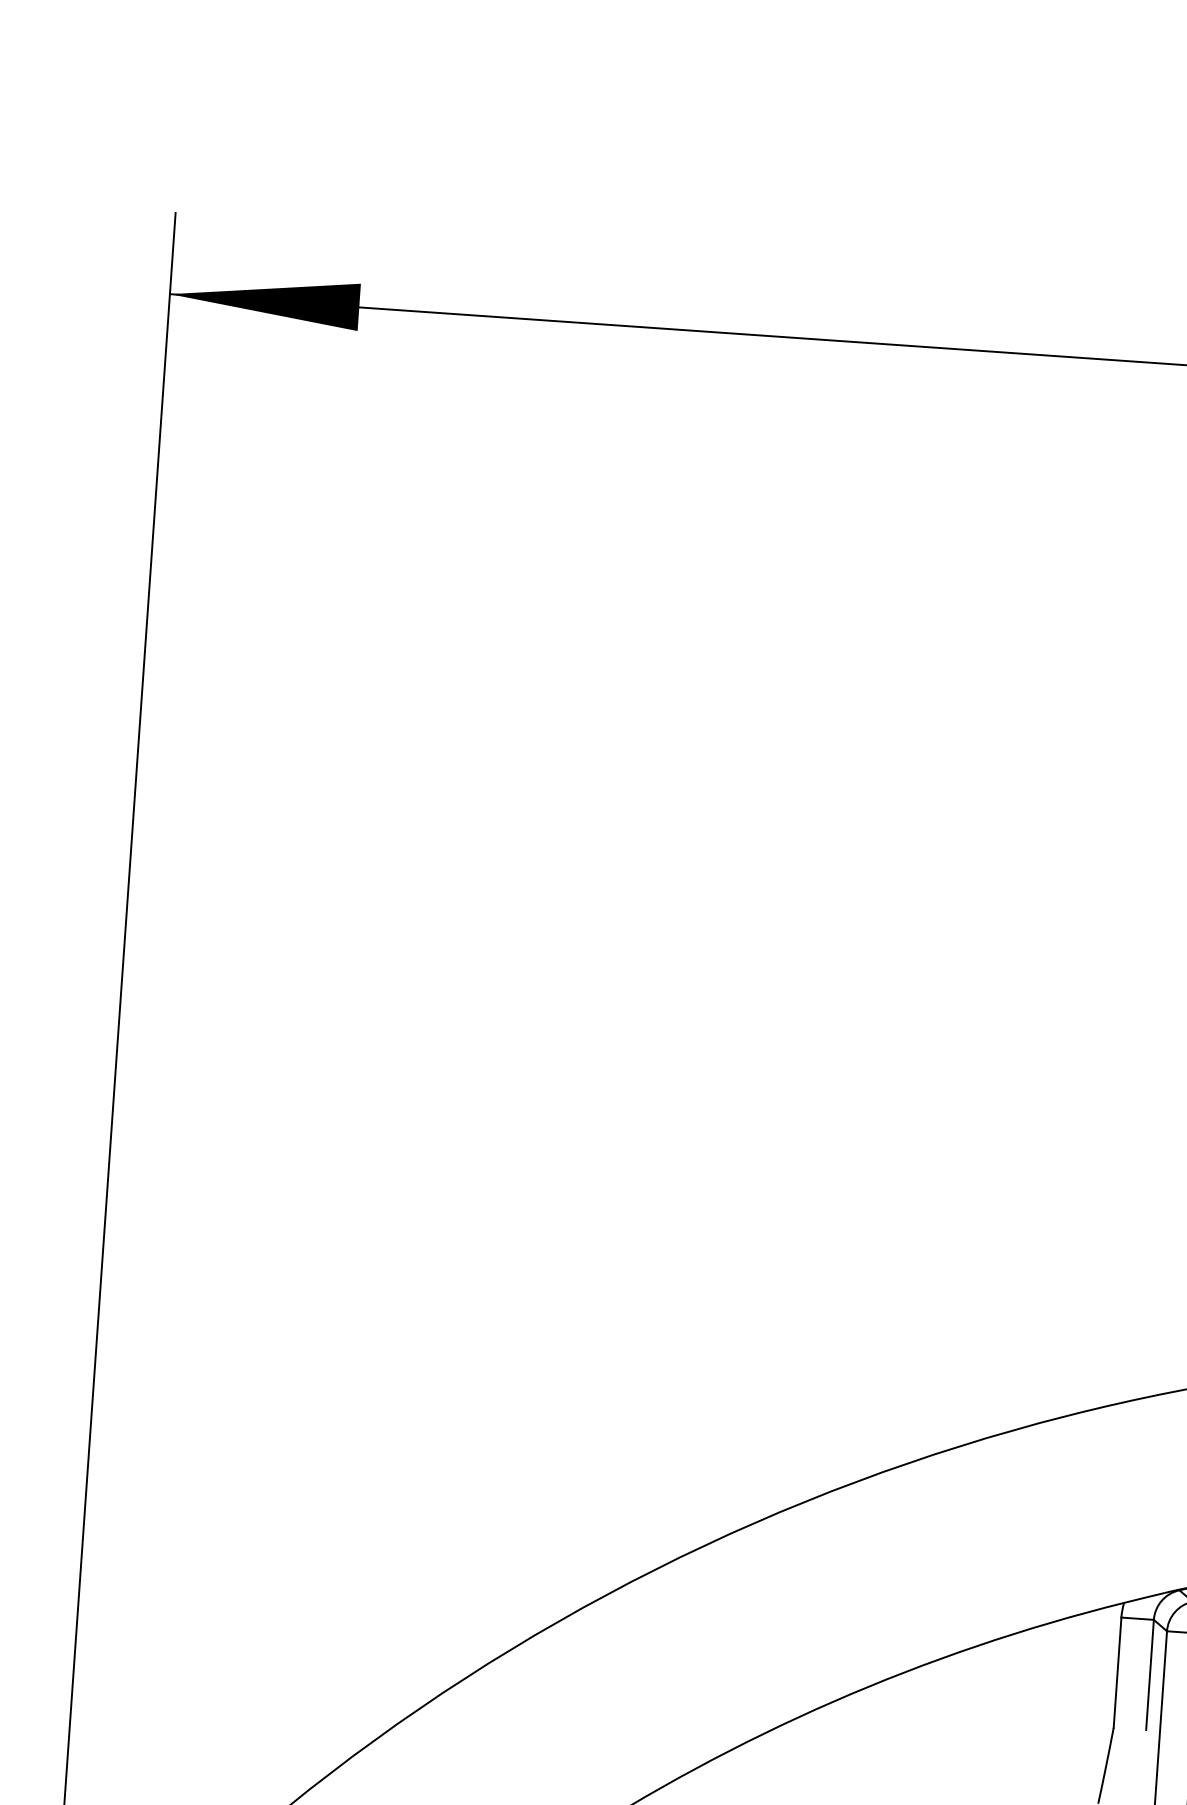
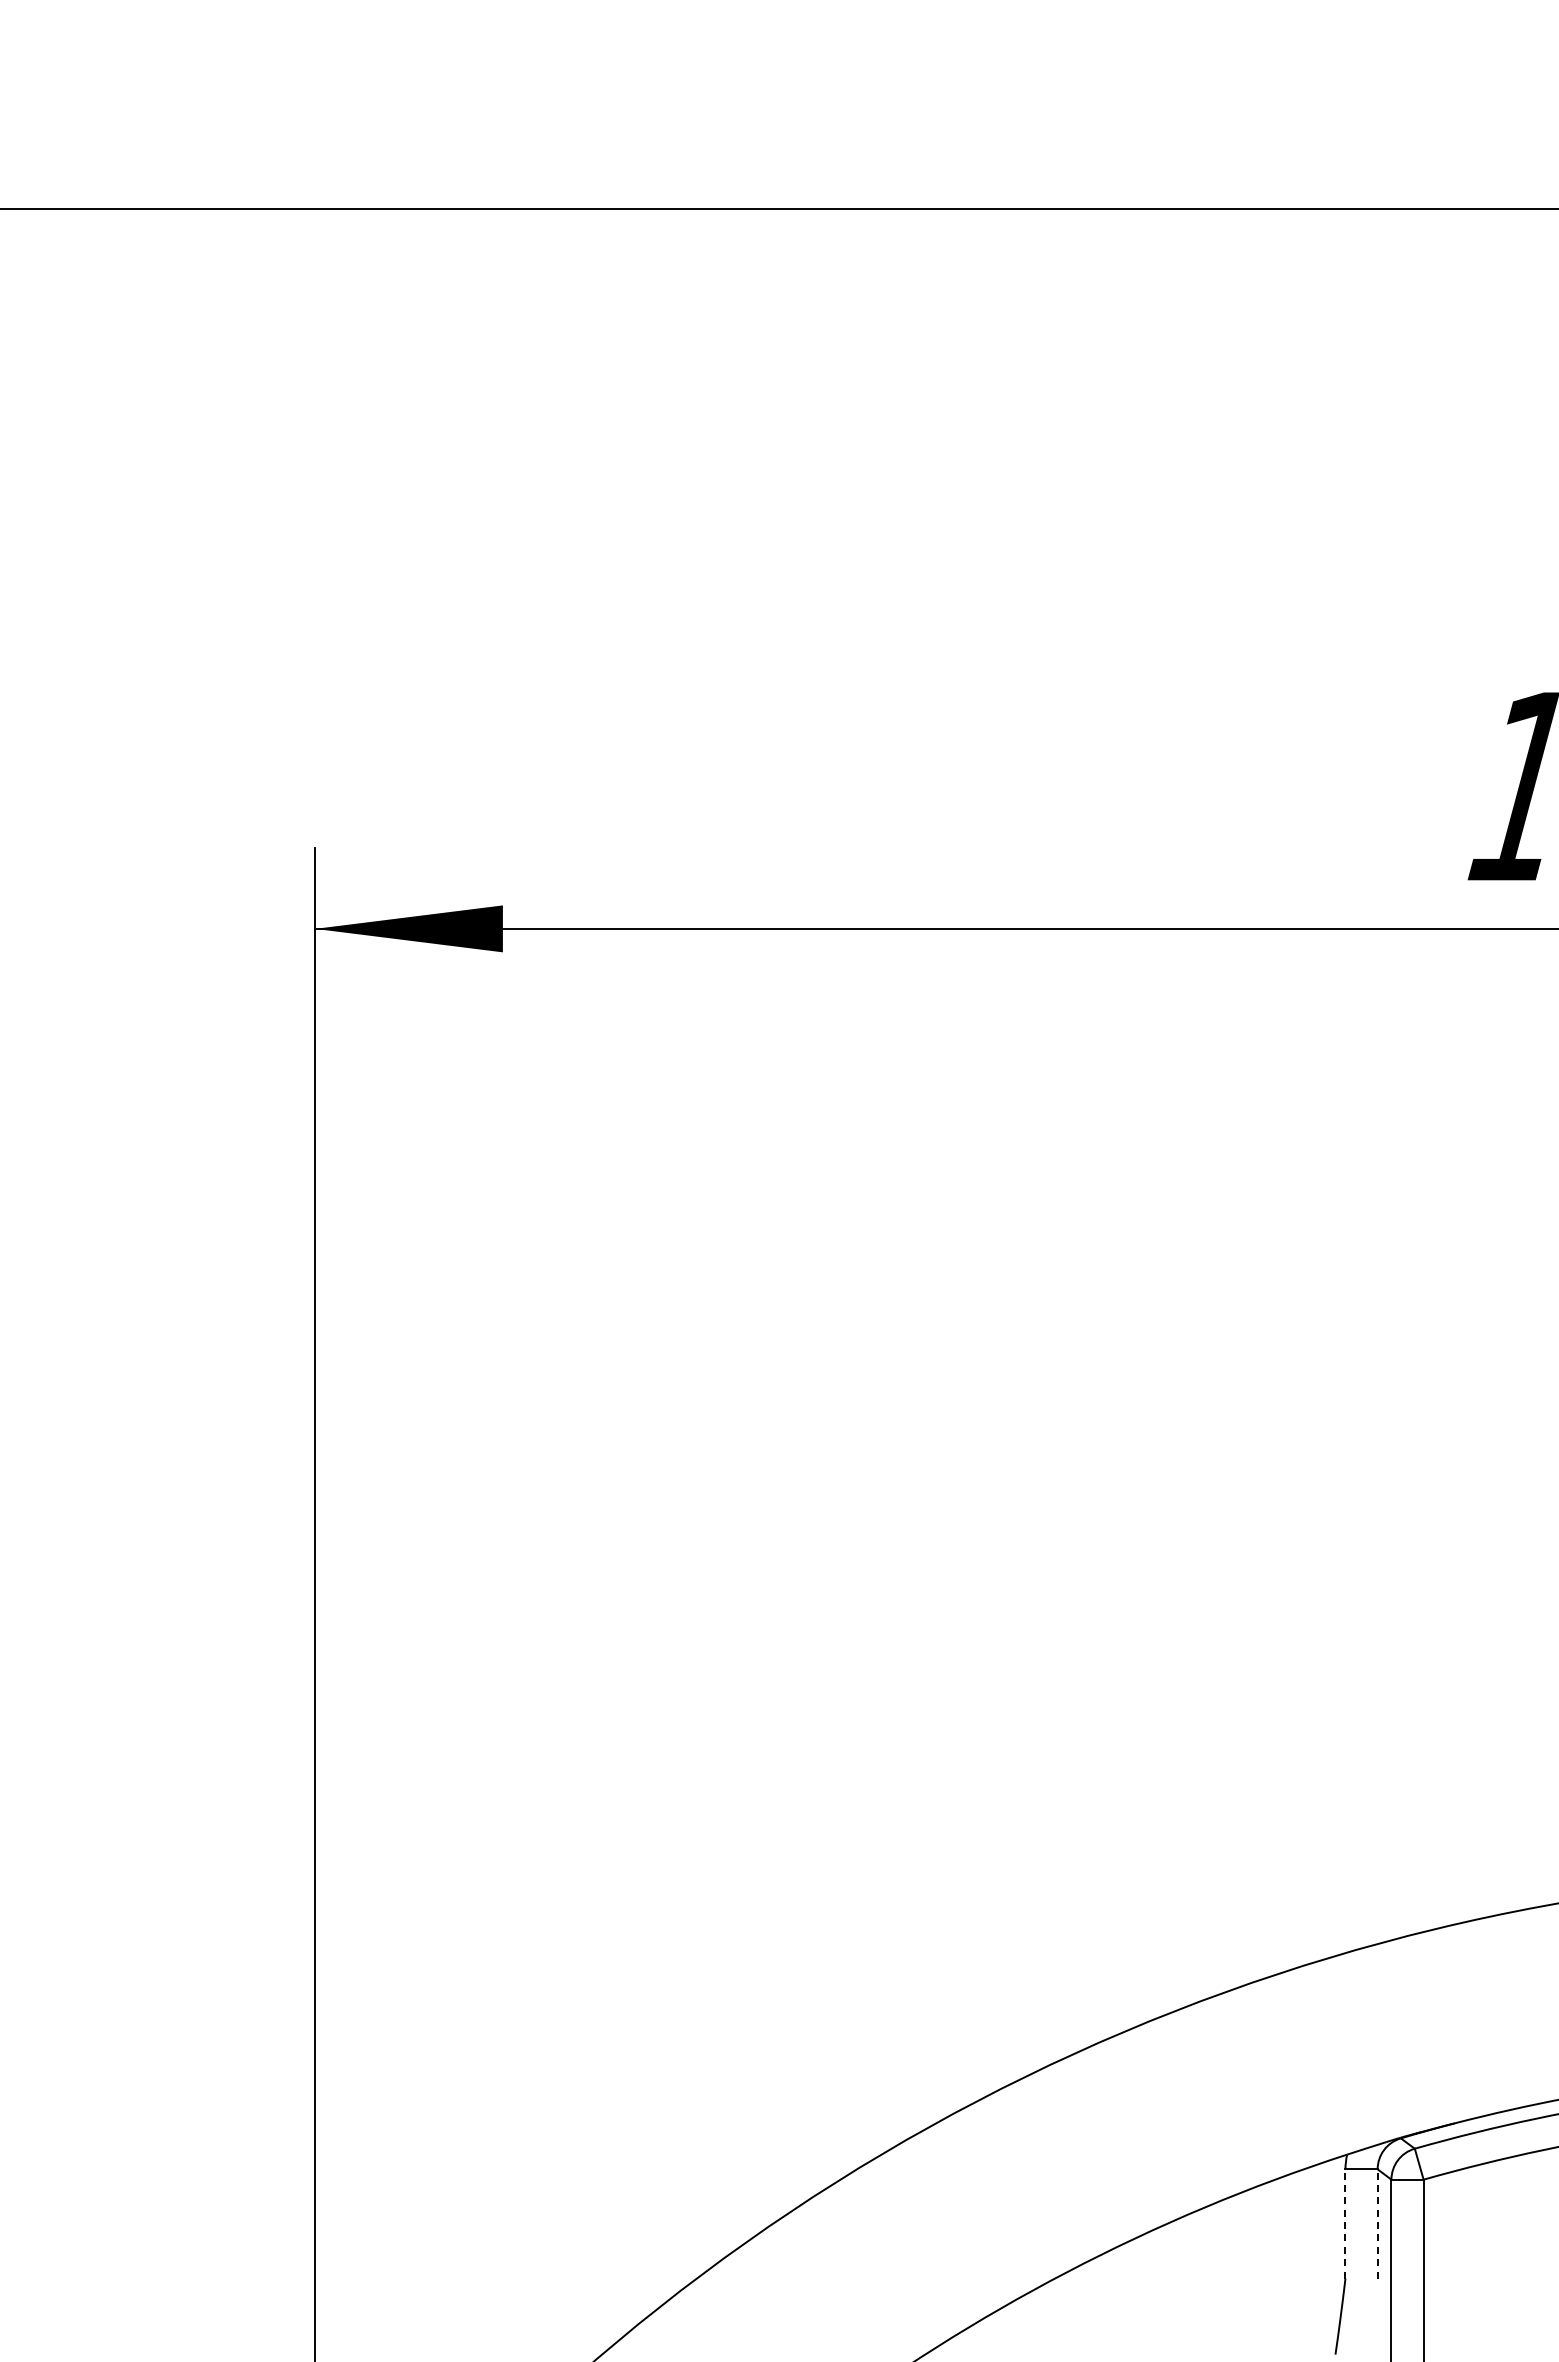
line: (1117, 1672) -> (1345, 2223), solid -> dashed
line: (1149, 1674) -> (1377, 2223), solid -> dashed

